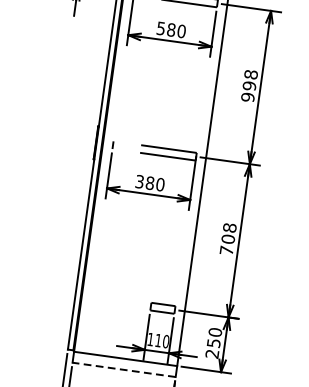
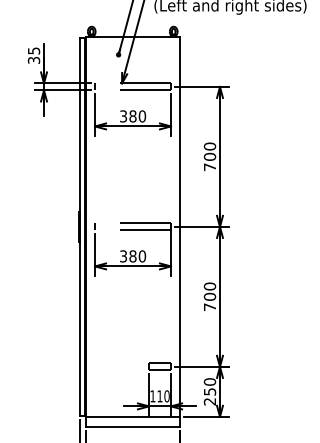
text: (161, 27) -> (123, 115), 580 -> 380
text: (249, 85) -> (209, 156), 998 -> 700
text: (229, 227) -> (209, 286), 708 -> 700
line: (123, 369) -> (132, 426), dashed -> solid

